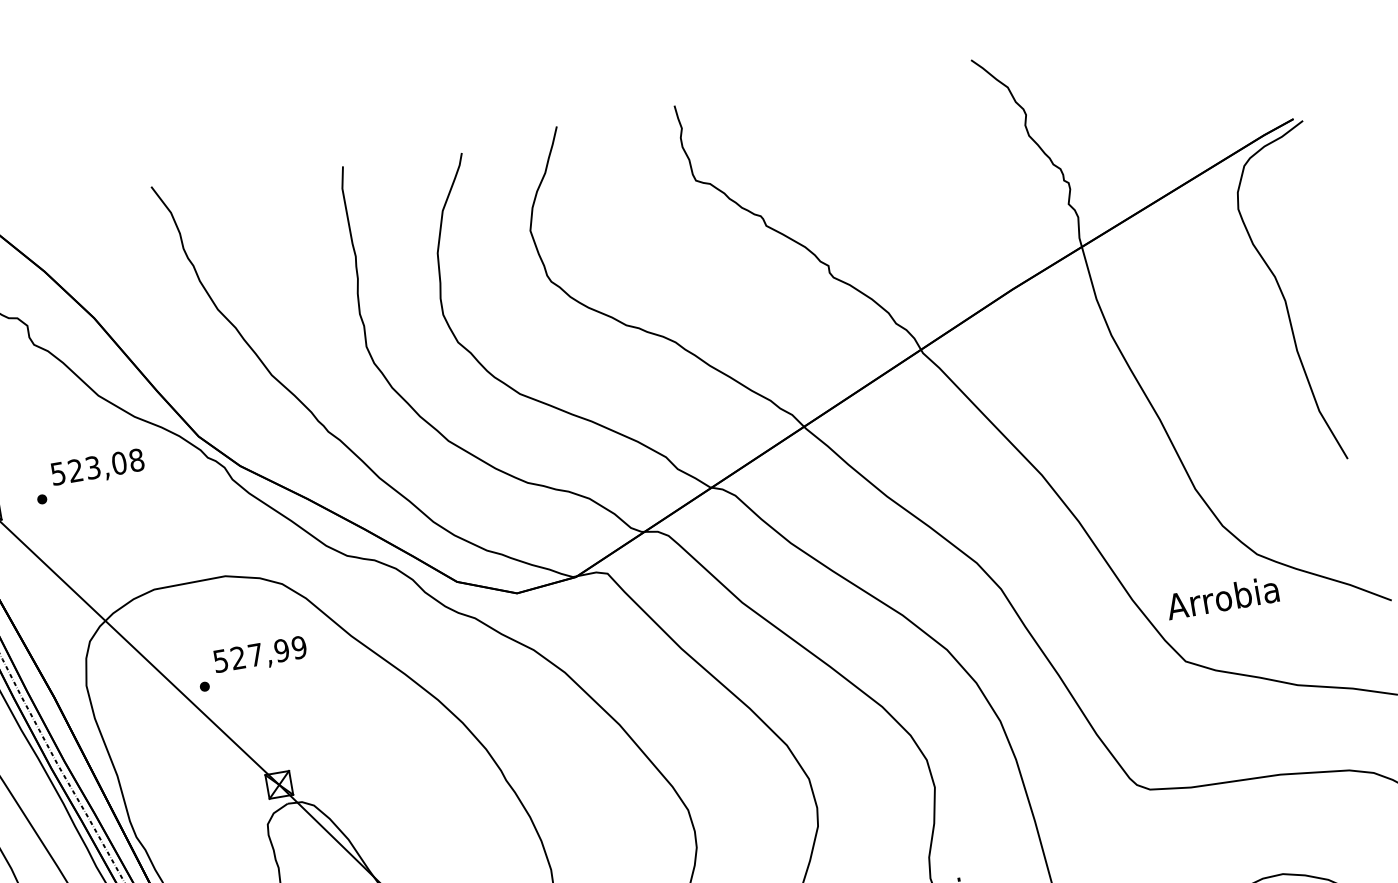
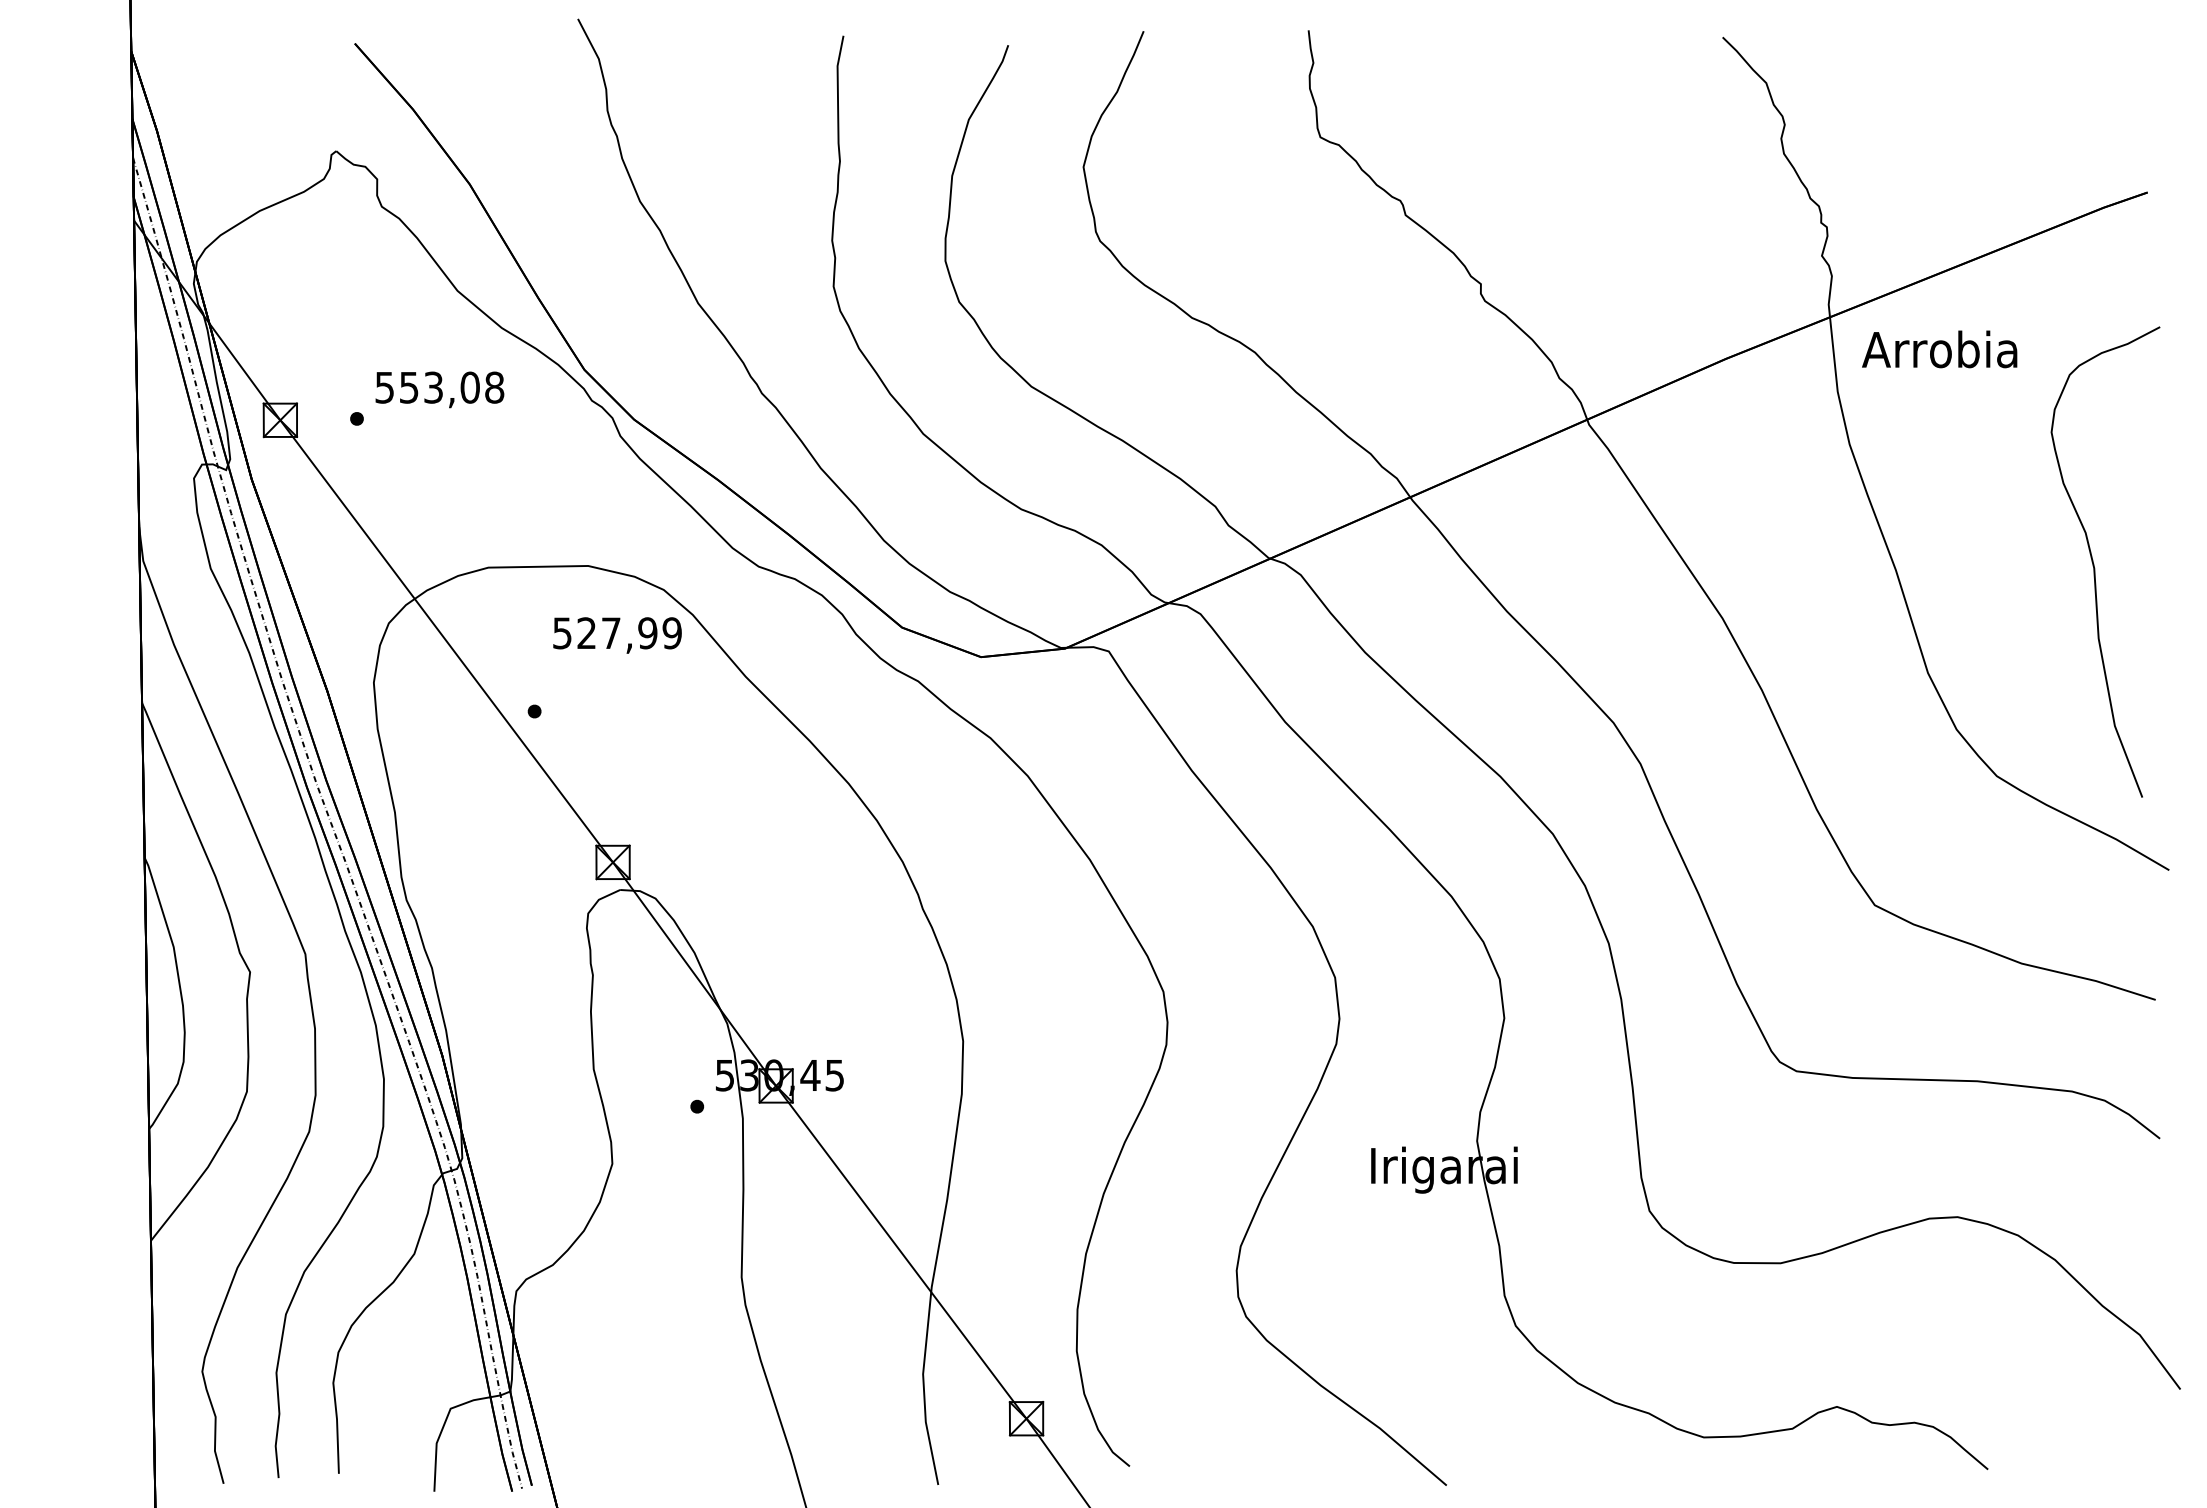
curve: (1285, 298) -> (2094, 564), moved
text: (75, 470) -> (409, 387), 523,08 -> 553,08
text: (1222, 598) -> (1939, 349), moved
text: (260, 655) -> (617, 635), moved

